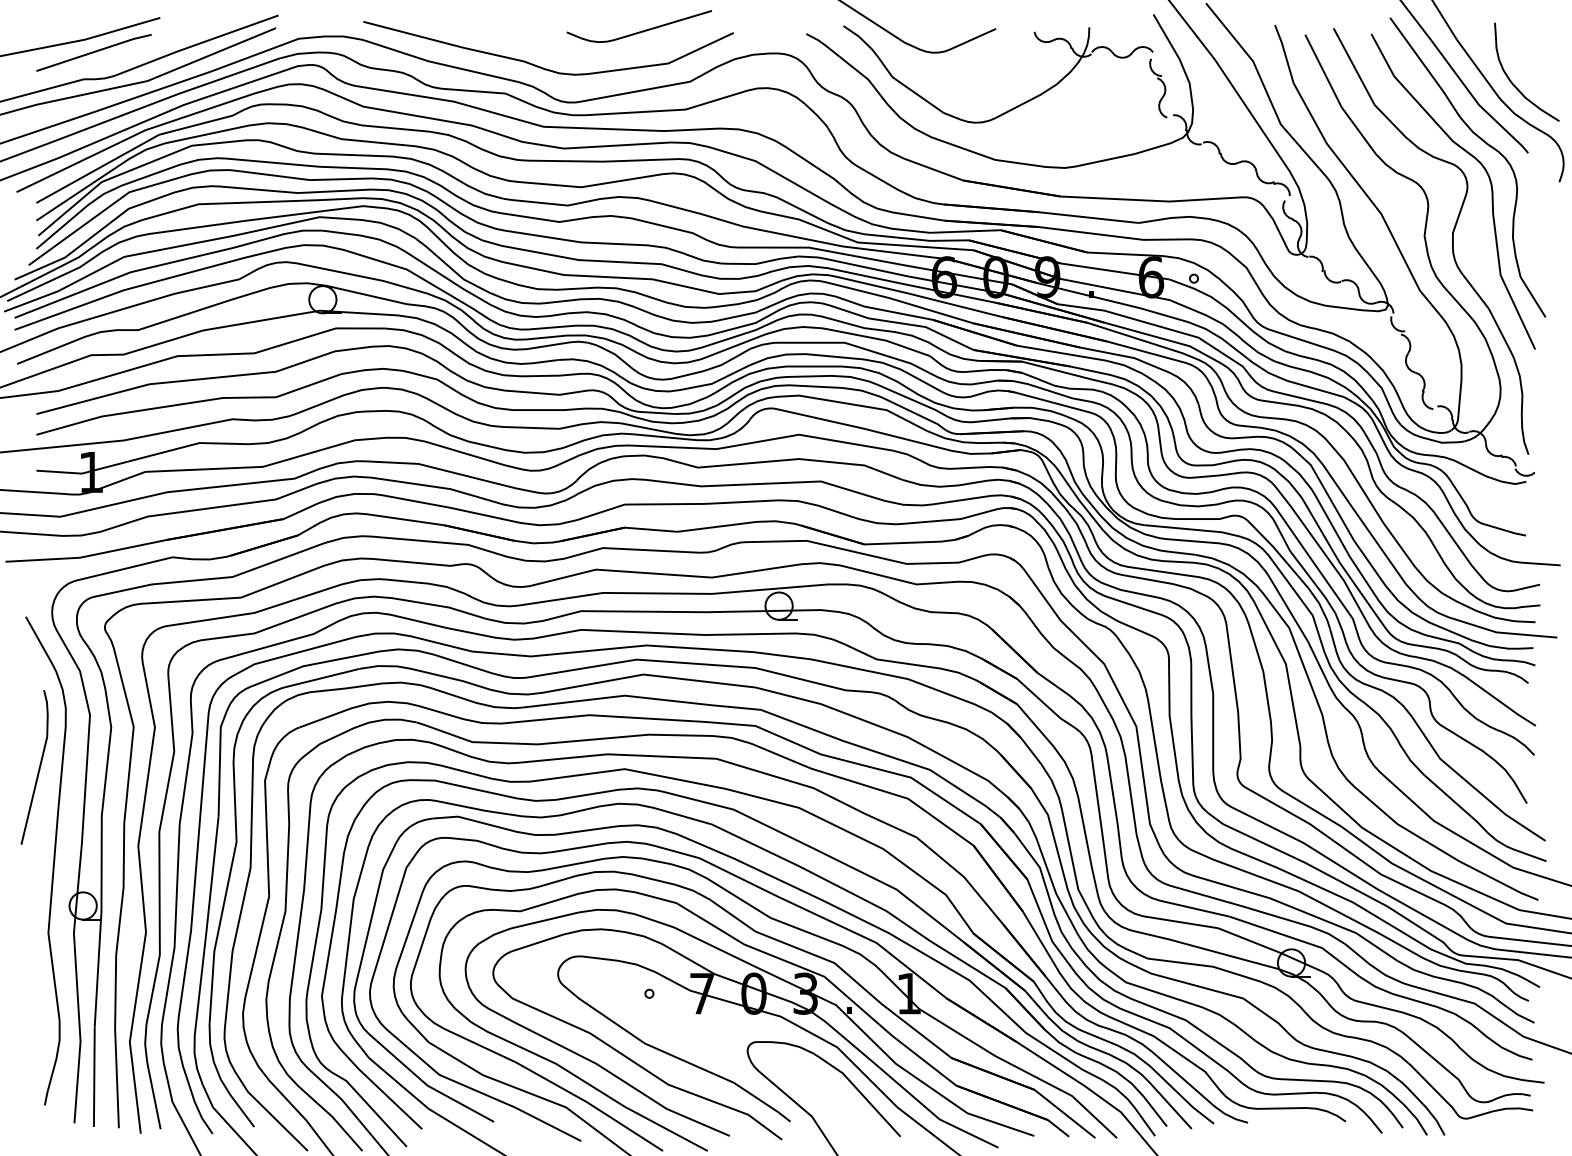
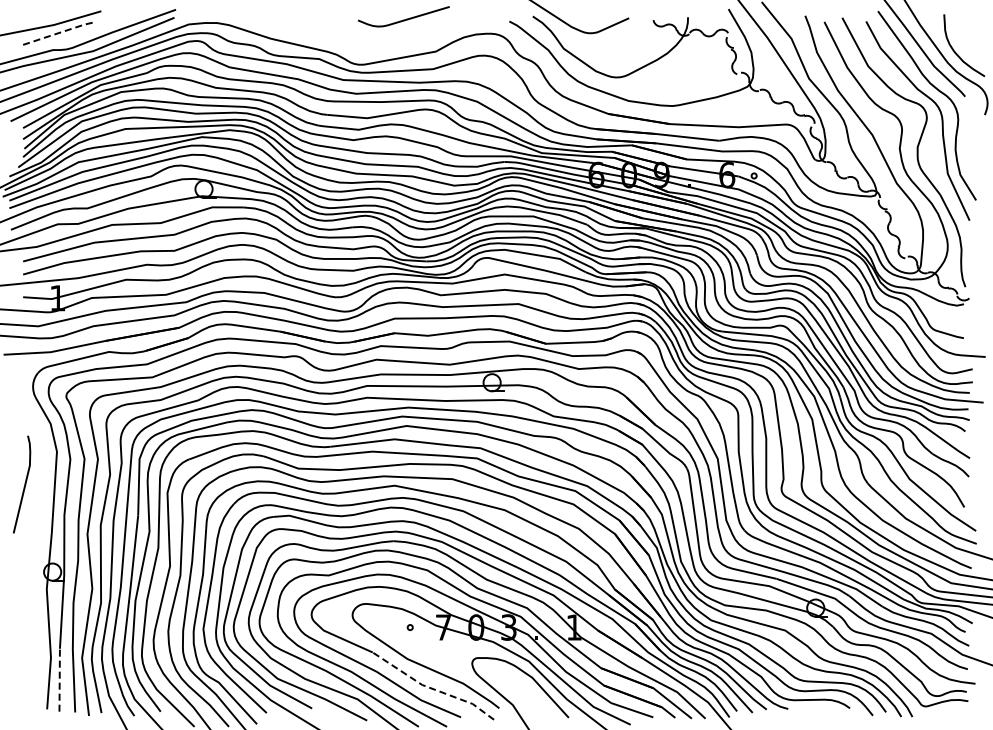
line: (94, 51) -> (59, 32), solid -> dashed
curve: (540, 65) -> (341, 41), removed
curve: (52, 860) -> (33, 543), removed
line: (94, 1076) -> (59, 679), solid -> dashed
line: (683, 1090) -> (431, 688), solid -> dashed

